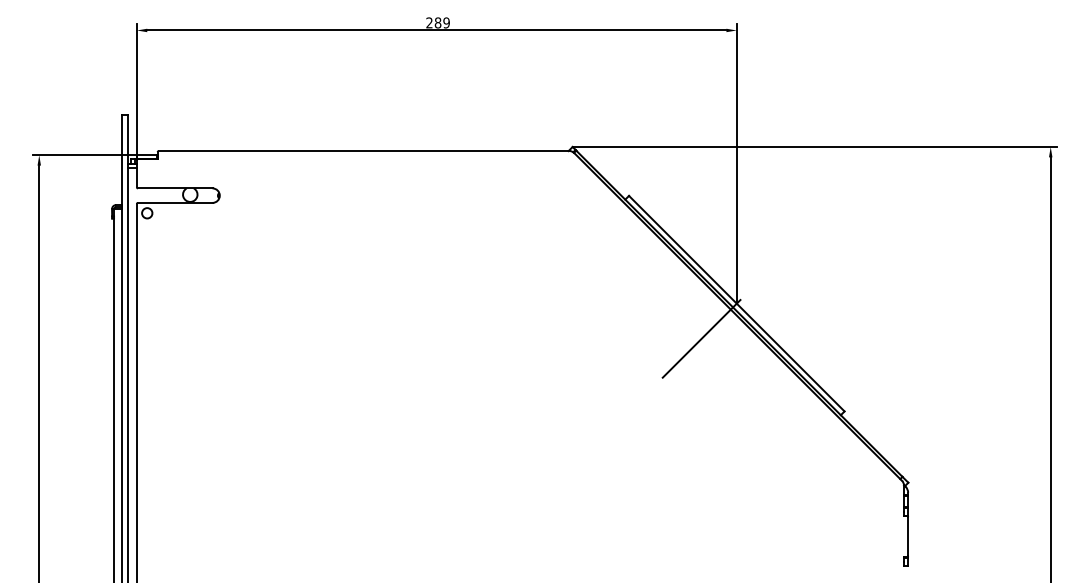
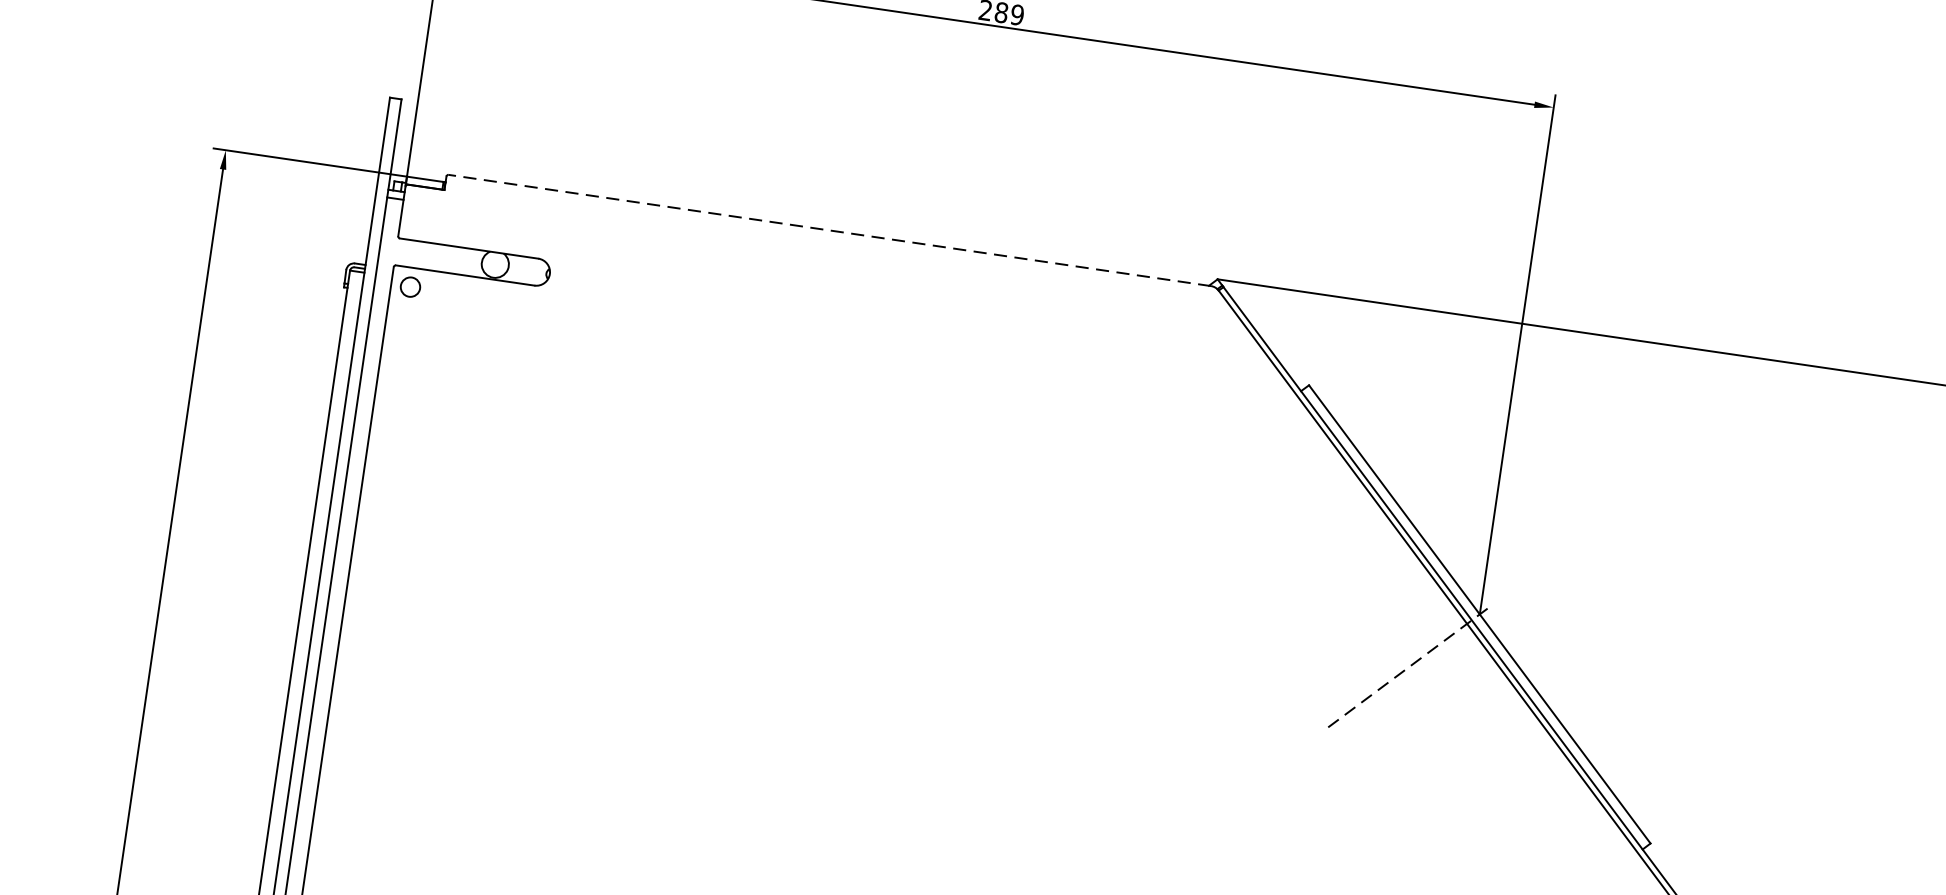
line: (363, 151) -> (828, 231), solid -> dashed
line: (701, 338) -> (1404, 669), solid -> dashed

